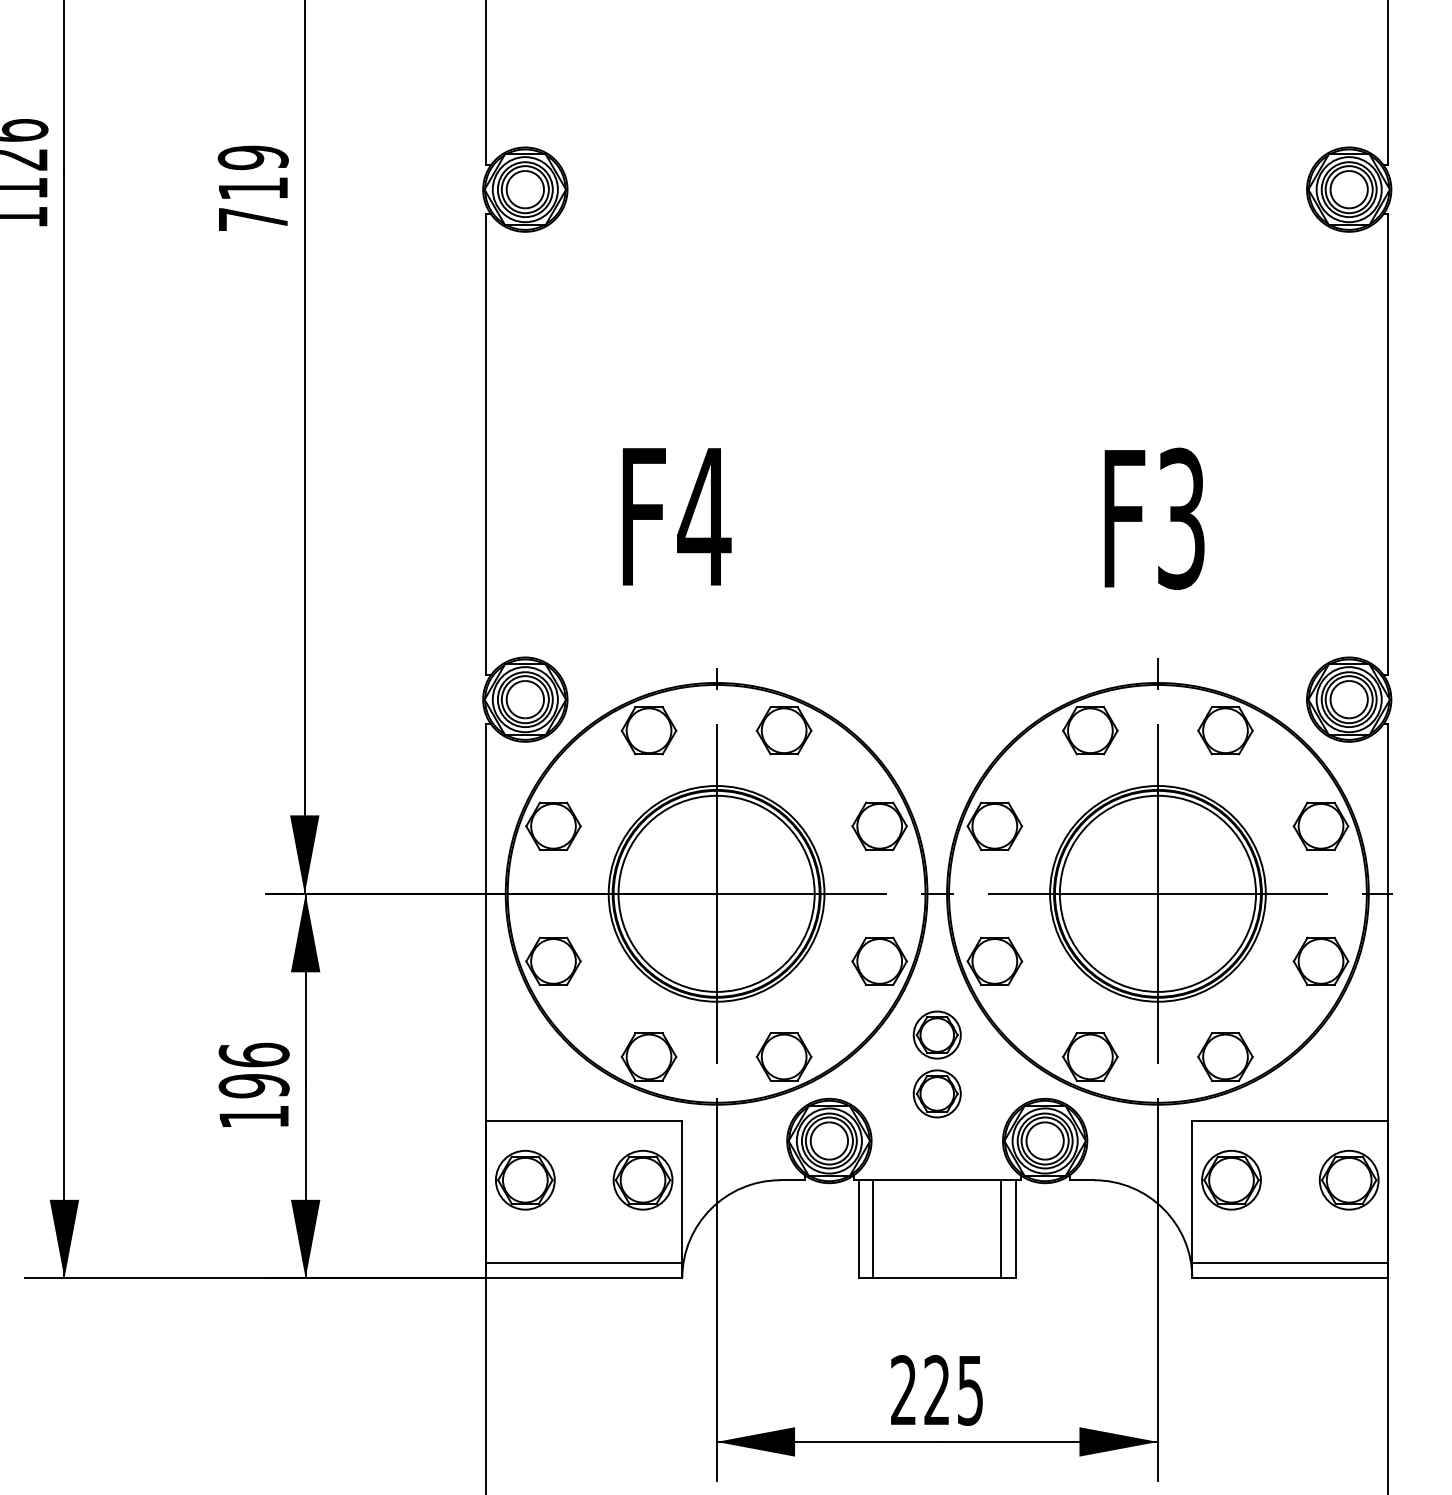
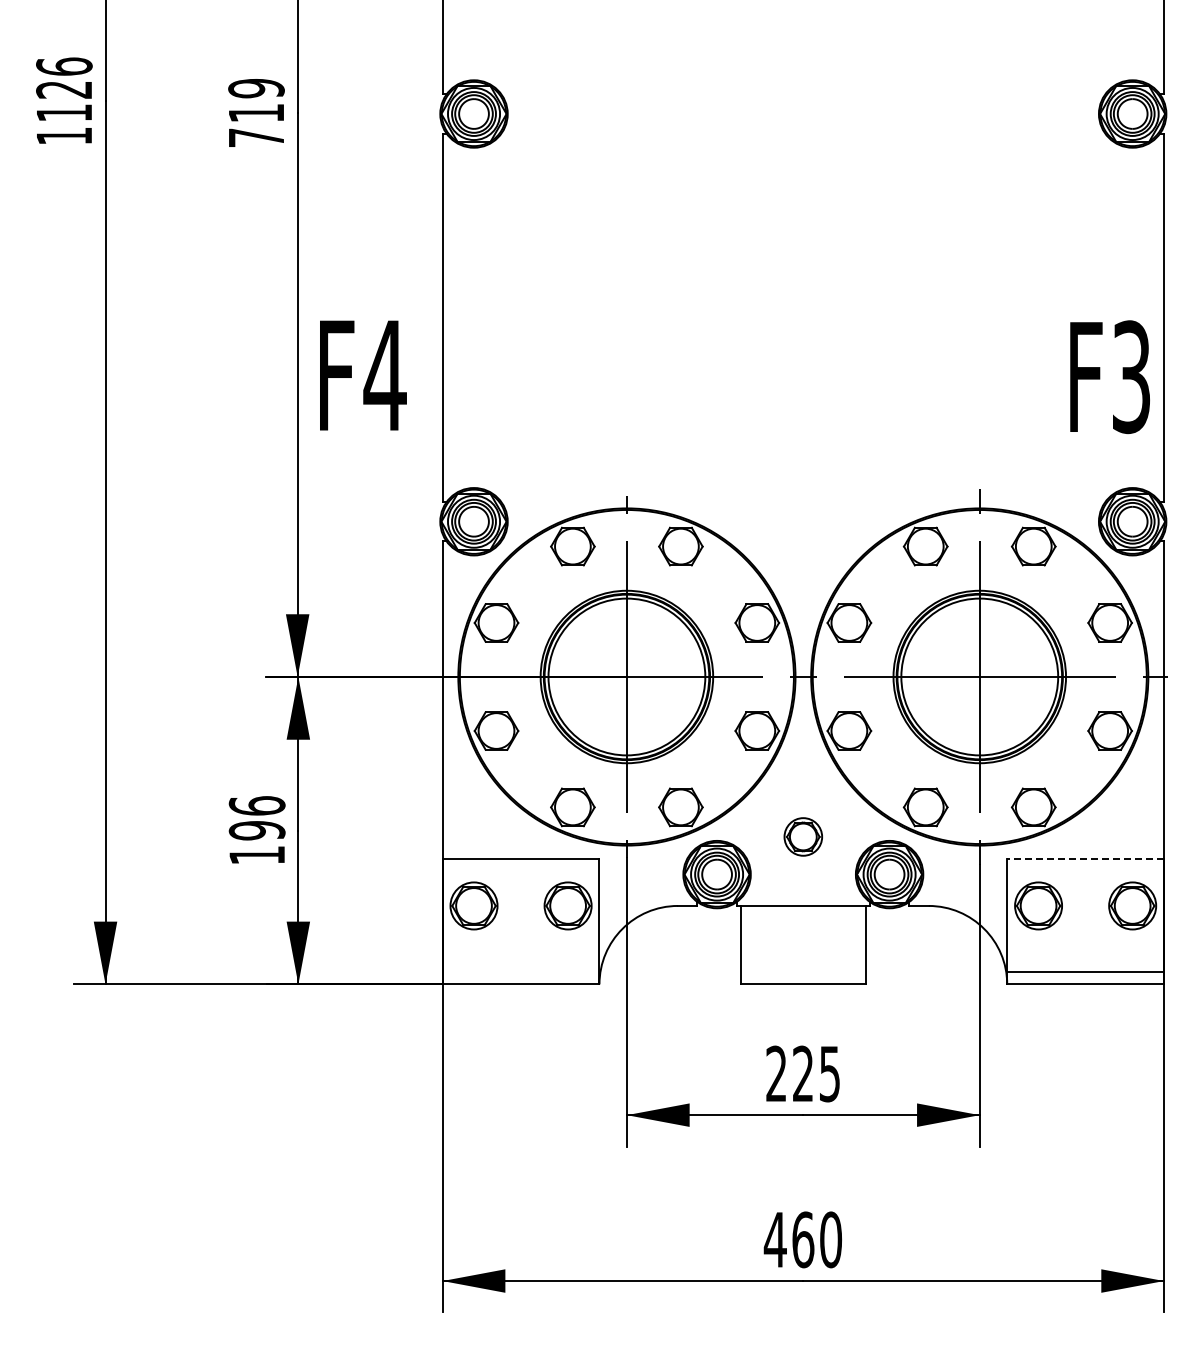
text: (677, 516) -> (363, 375), moved
text: (1153, 519) -> (1109, 377), moved
part: (936, 1034) -> (802, 789), removed
line: (1290, 1120) -> (1085, 858), solid -> dashed
line: (873, 1228) -> (752, 944), removed
line: (1001, 1228) -> (854, 944), removed
line: (583, 1262) -> (520, 971), removed

